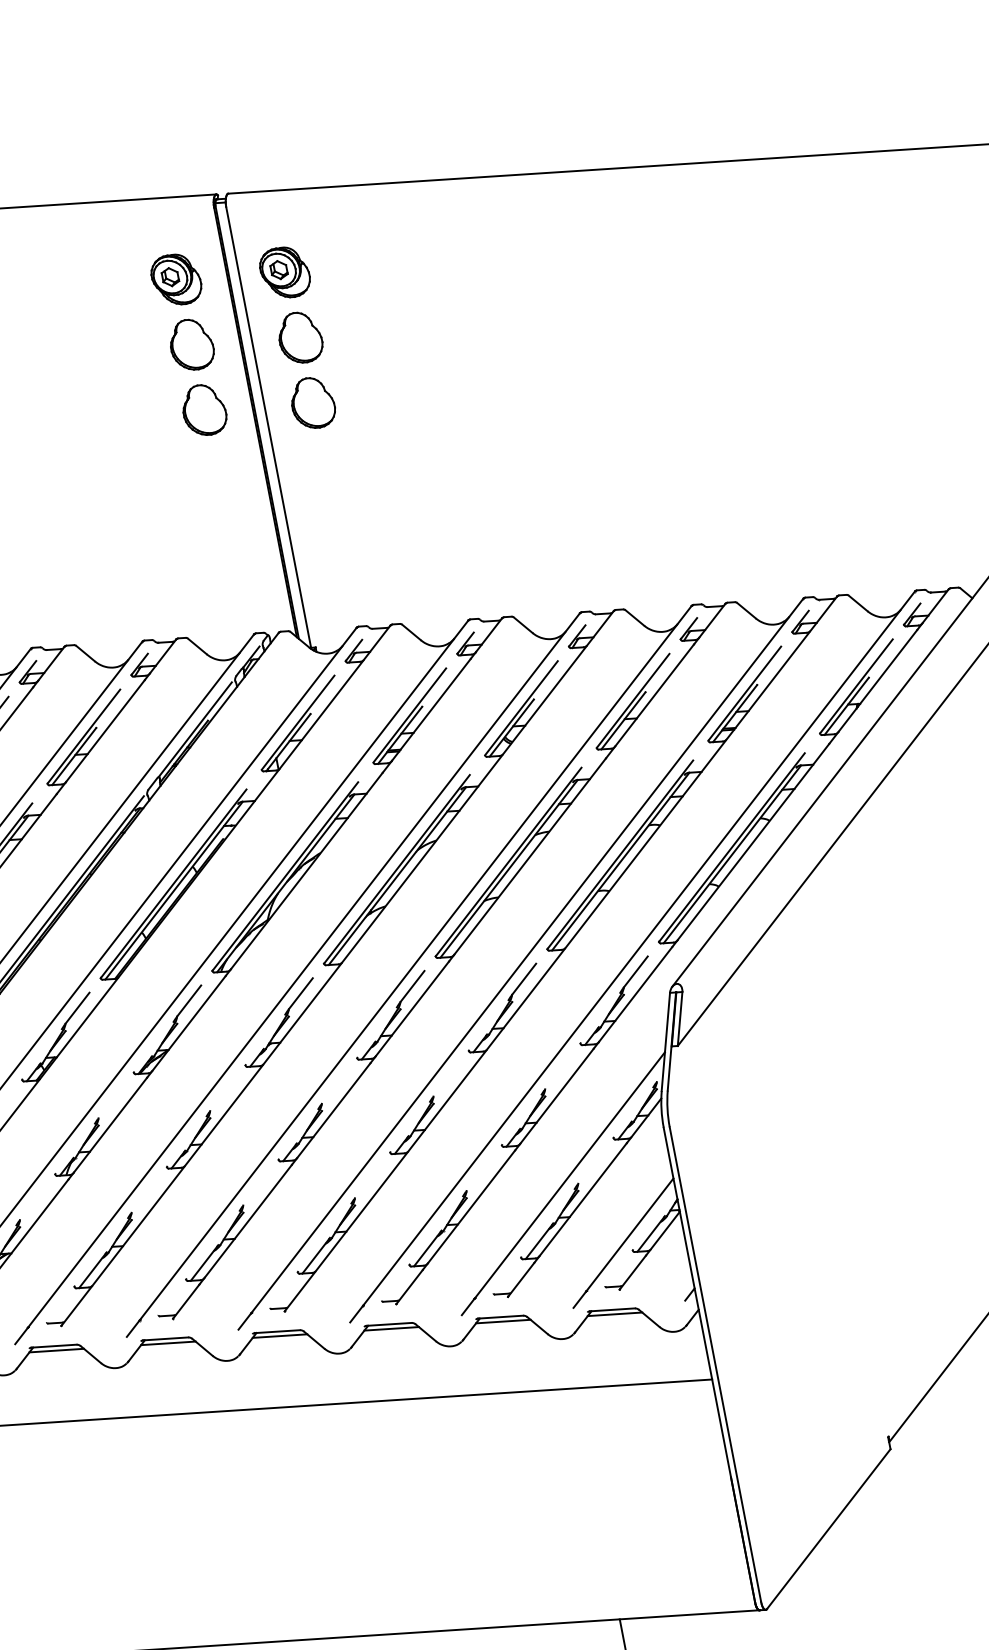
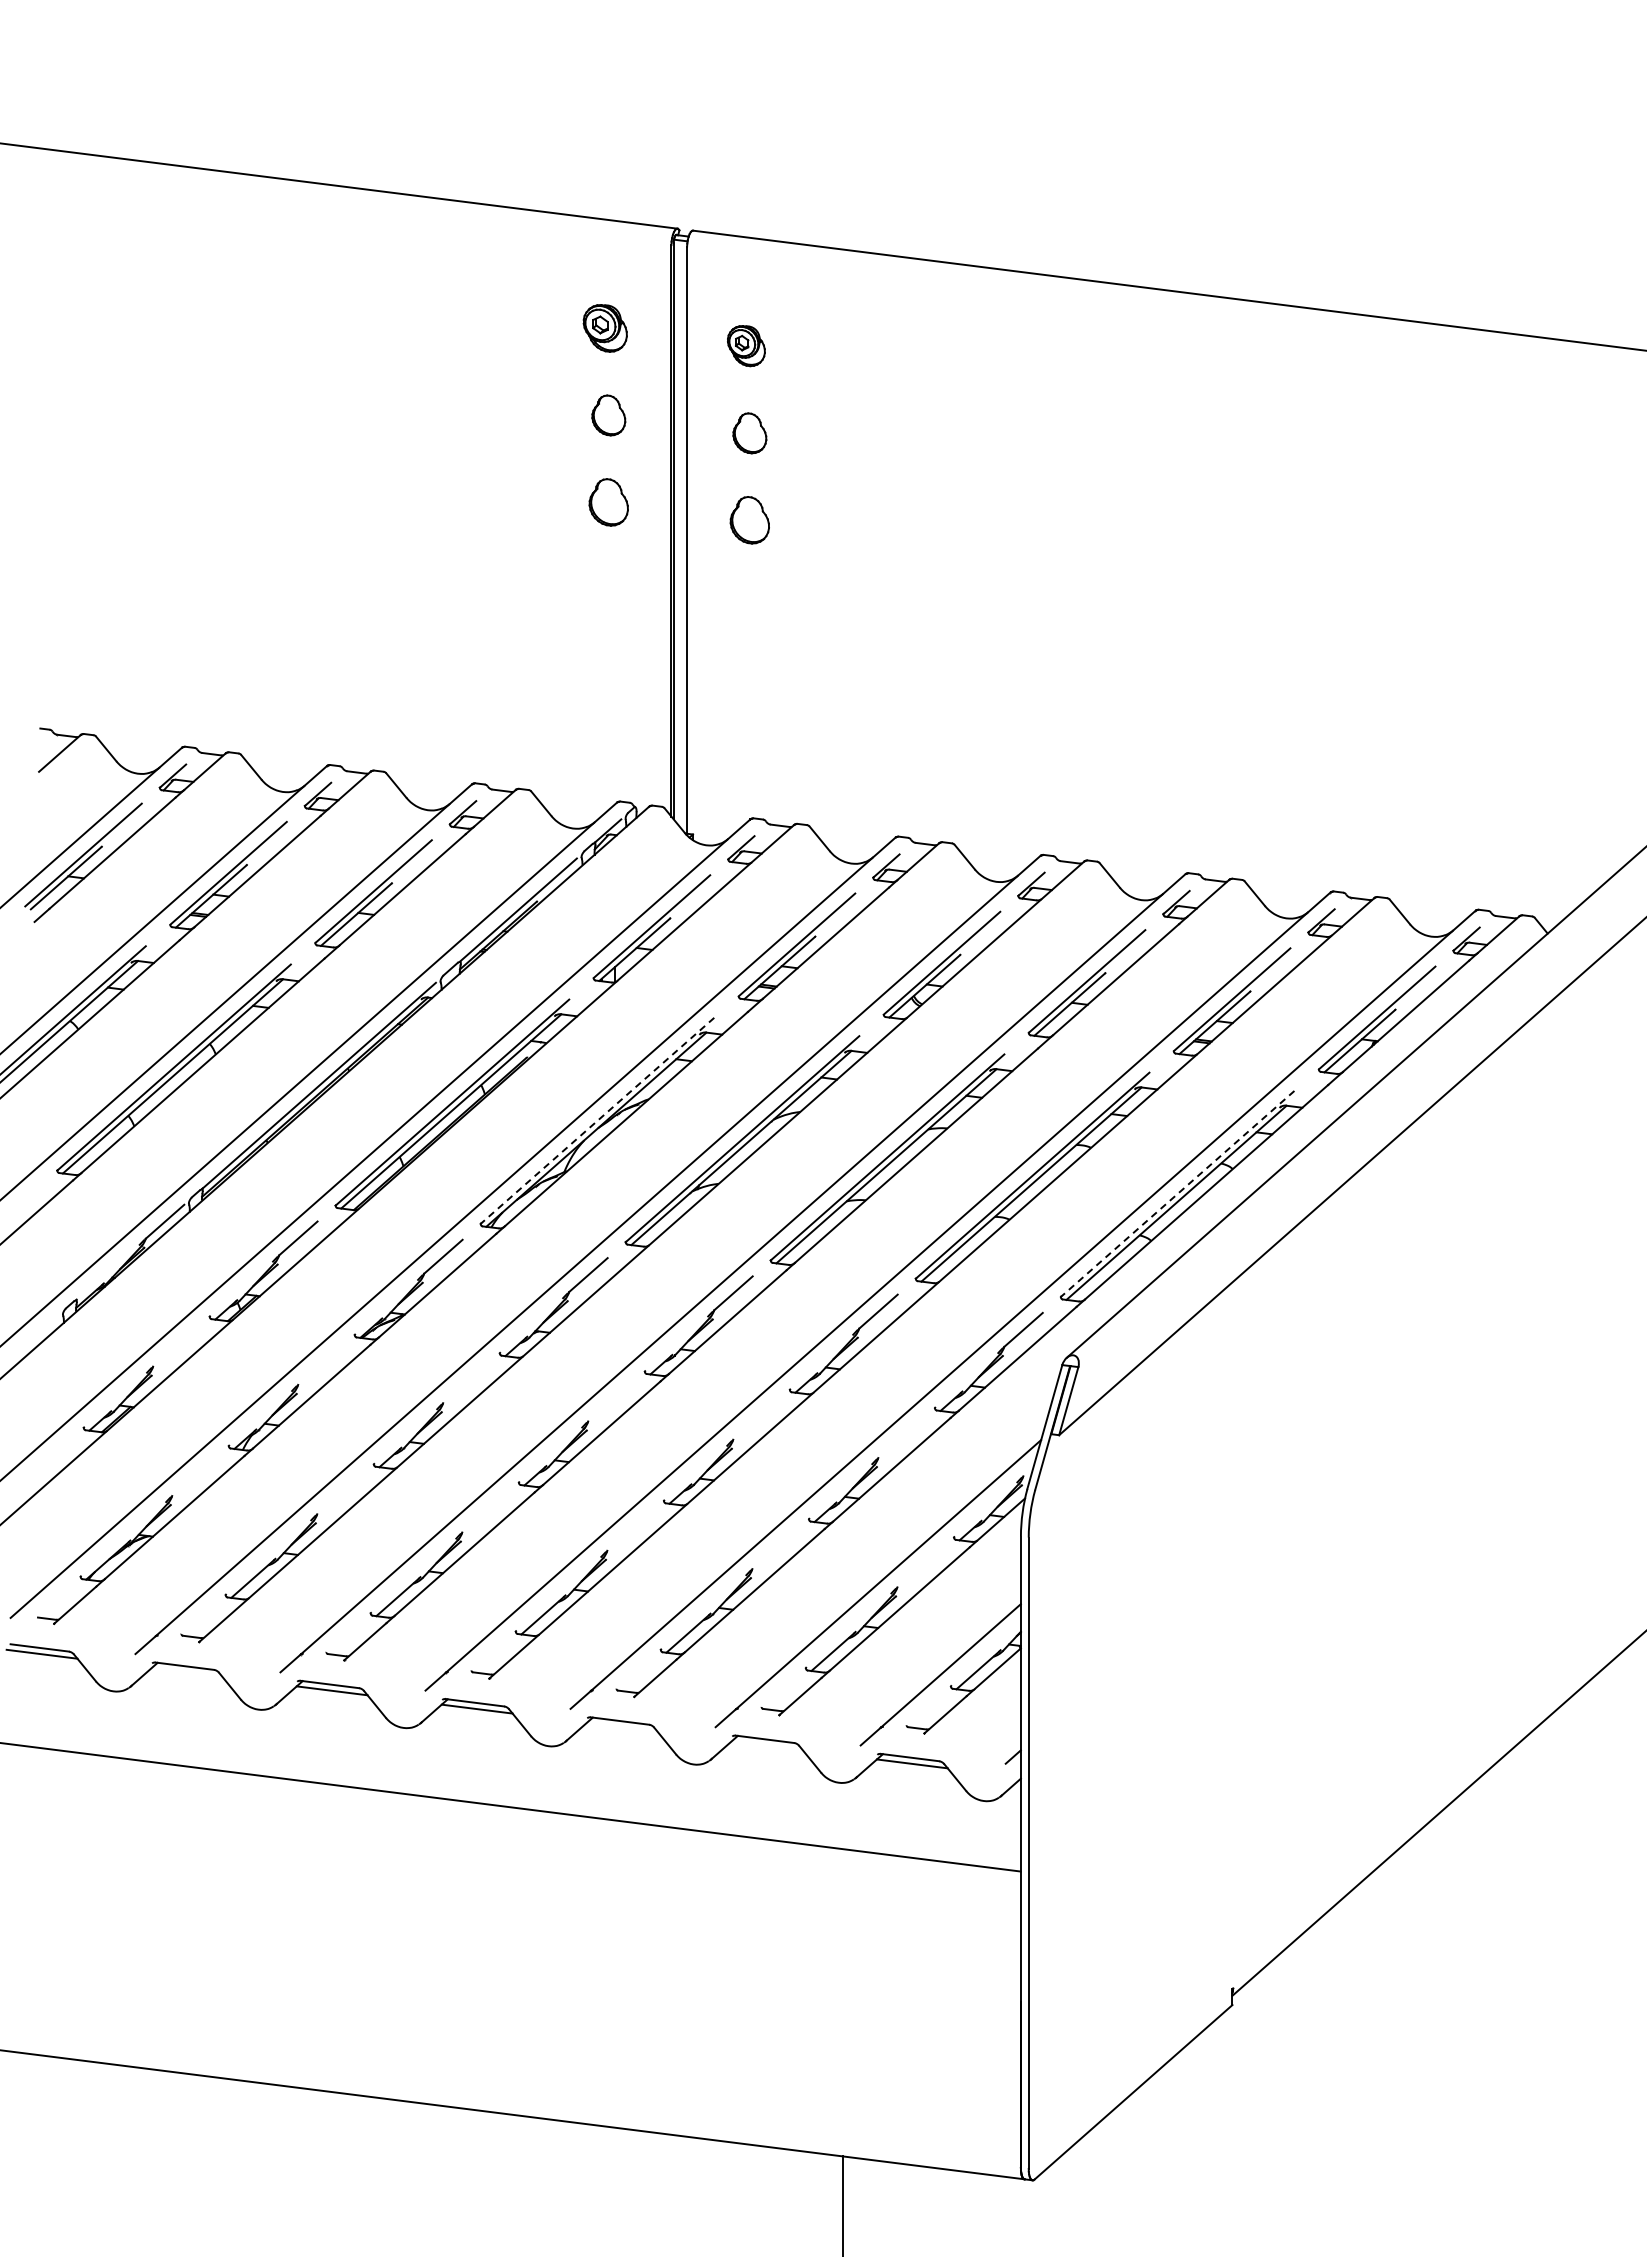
part: (285, 272) -> (746, 345), size x0.6
part: (176, 279) -> (605, 328), size x0.7
part: (300, 337) -> (749, 433), size x0.6
part: (191, 344) -> (608, 415), size x0.6
part: (312, 403) -> (749, 520), size x0.7
part: (204, 410) -> (608, 502), size x0.7
line: (731, 847) -> (1177, 1193), solid -> dashed
line: (285, 876) -> (597, 1120), solid -> dashed
line: (502, 1321) -> (766, 1745), removed
line: (391, 1328) -> (621, 1726), removed
line: (56, 1350) -> (186, 1672), removed

